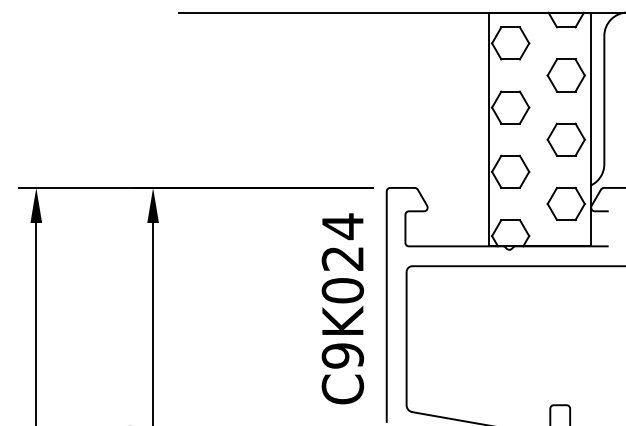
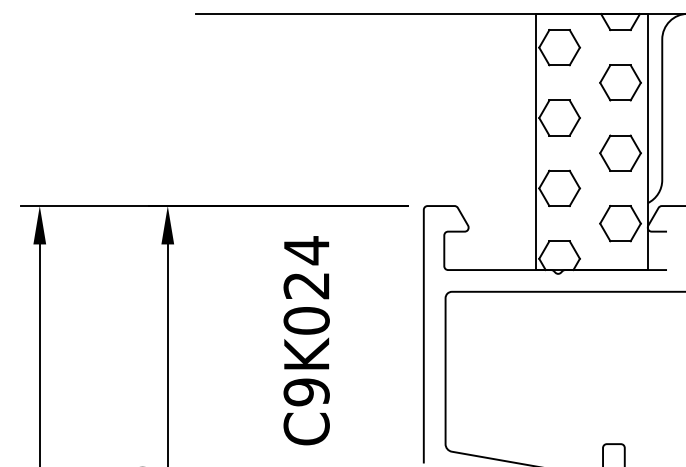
text: (342, 308) -> (306, 340), moved

